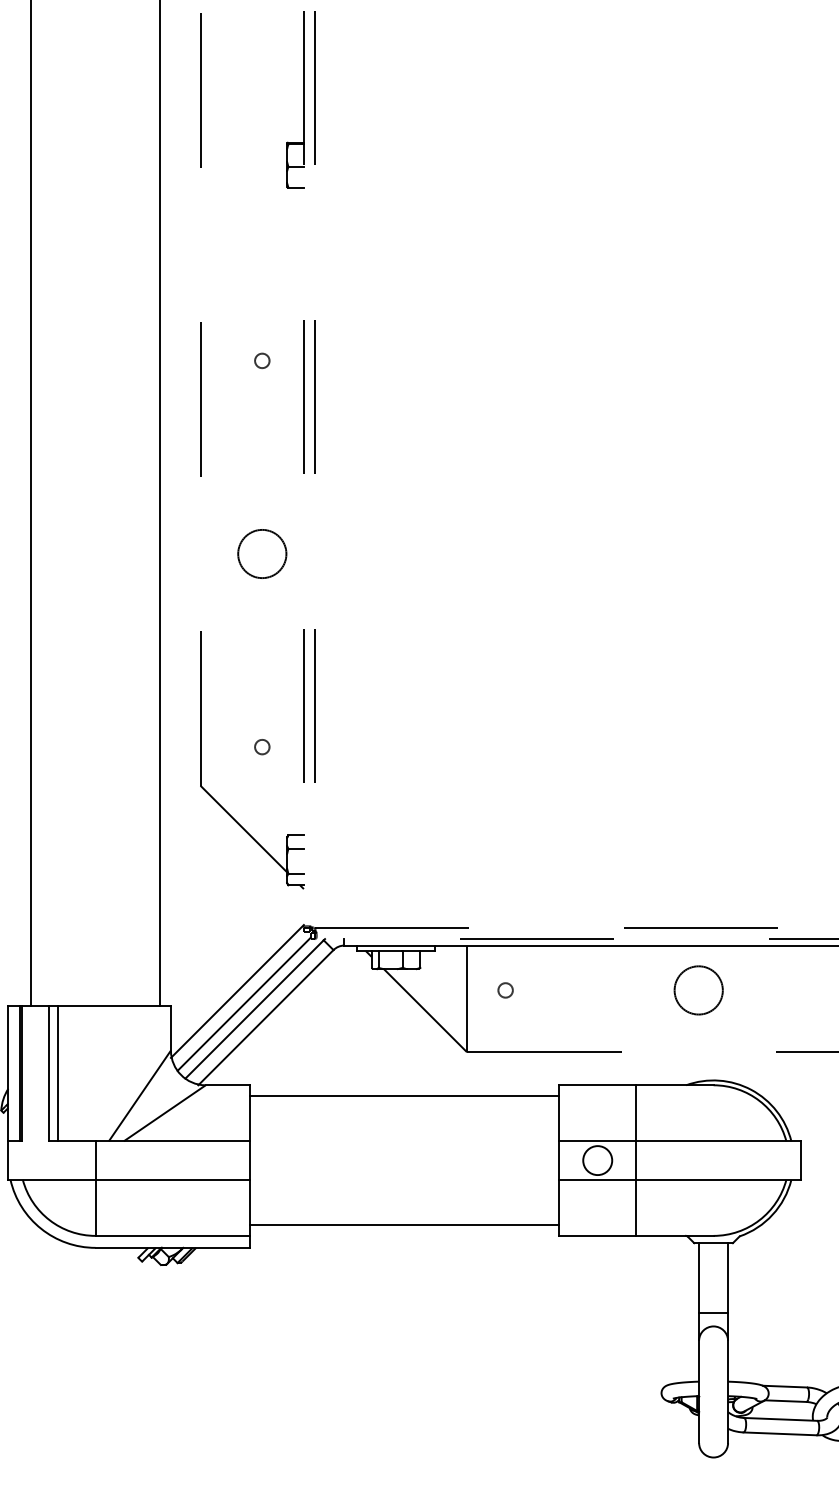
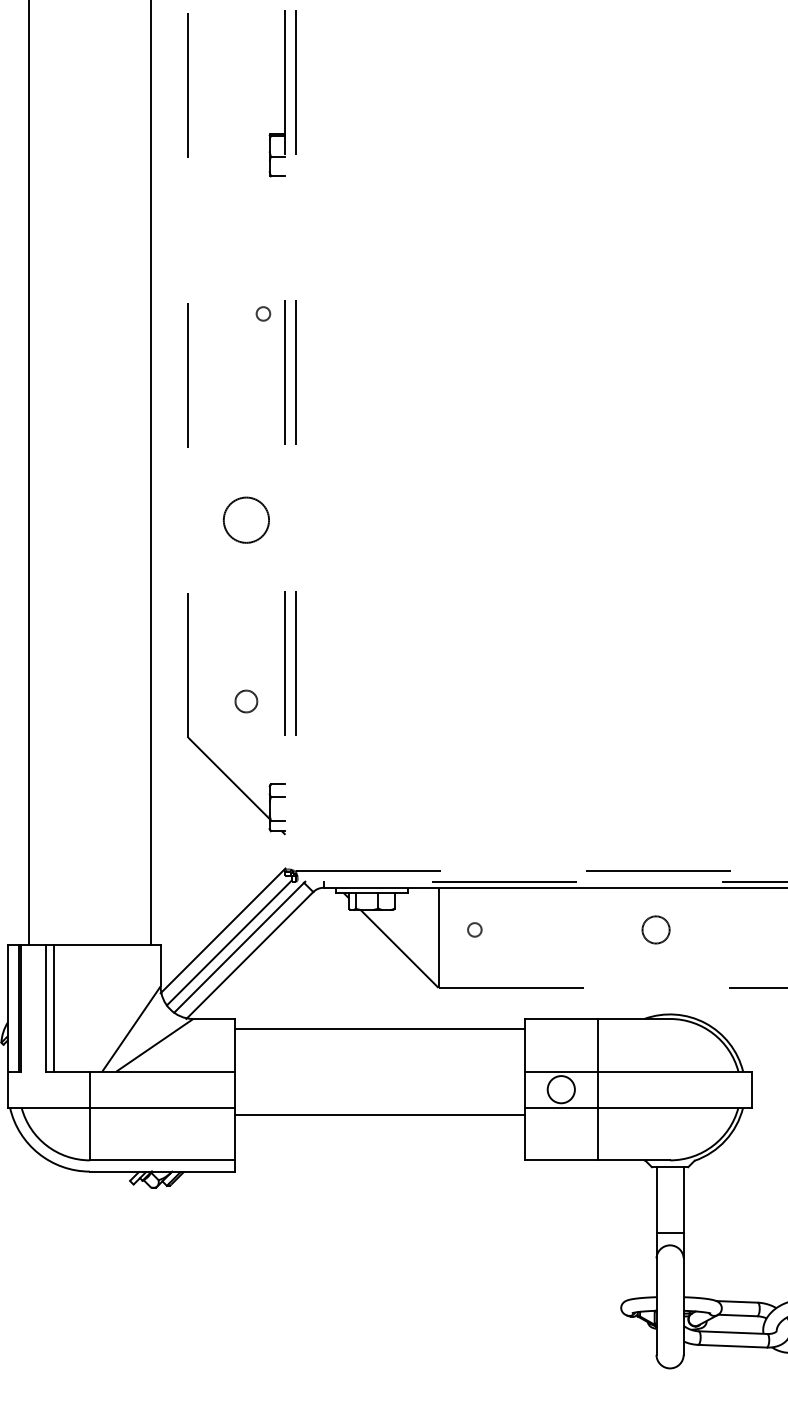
circle: (262, 360) -> (263, 313), moved
circle: (262, 747) -> (246, 701), size x1.6
circle: (698, 989) -> (655, 929), size x0.6
line: (405, 1225) -> (380, 1115), moved

